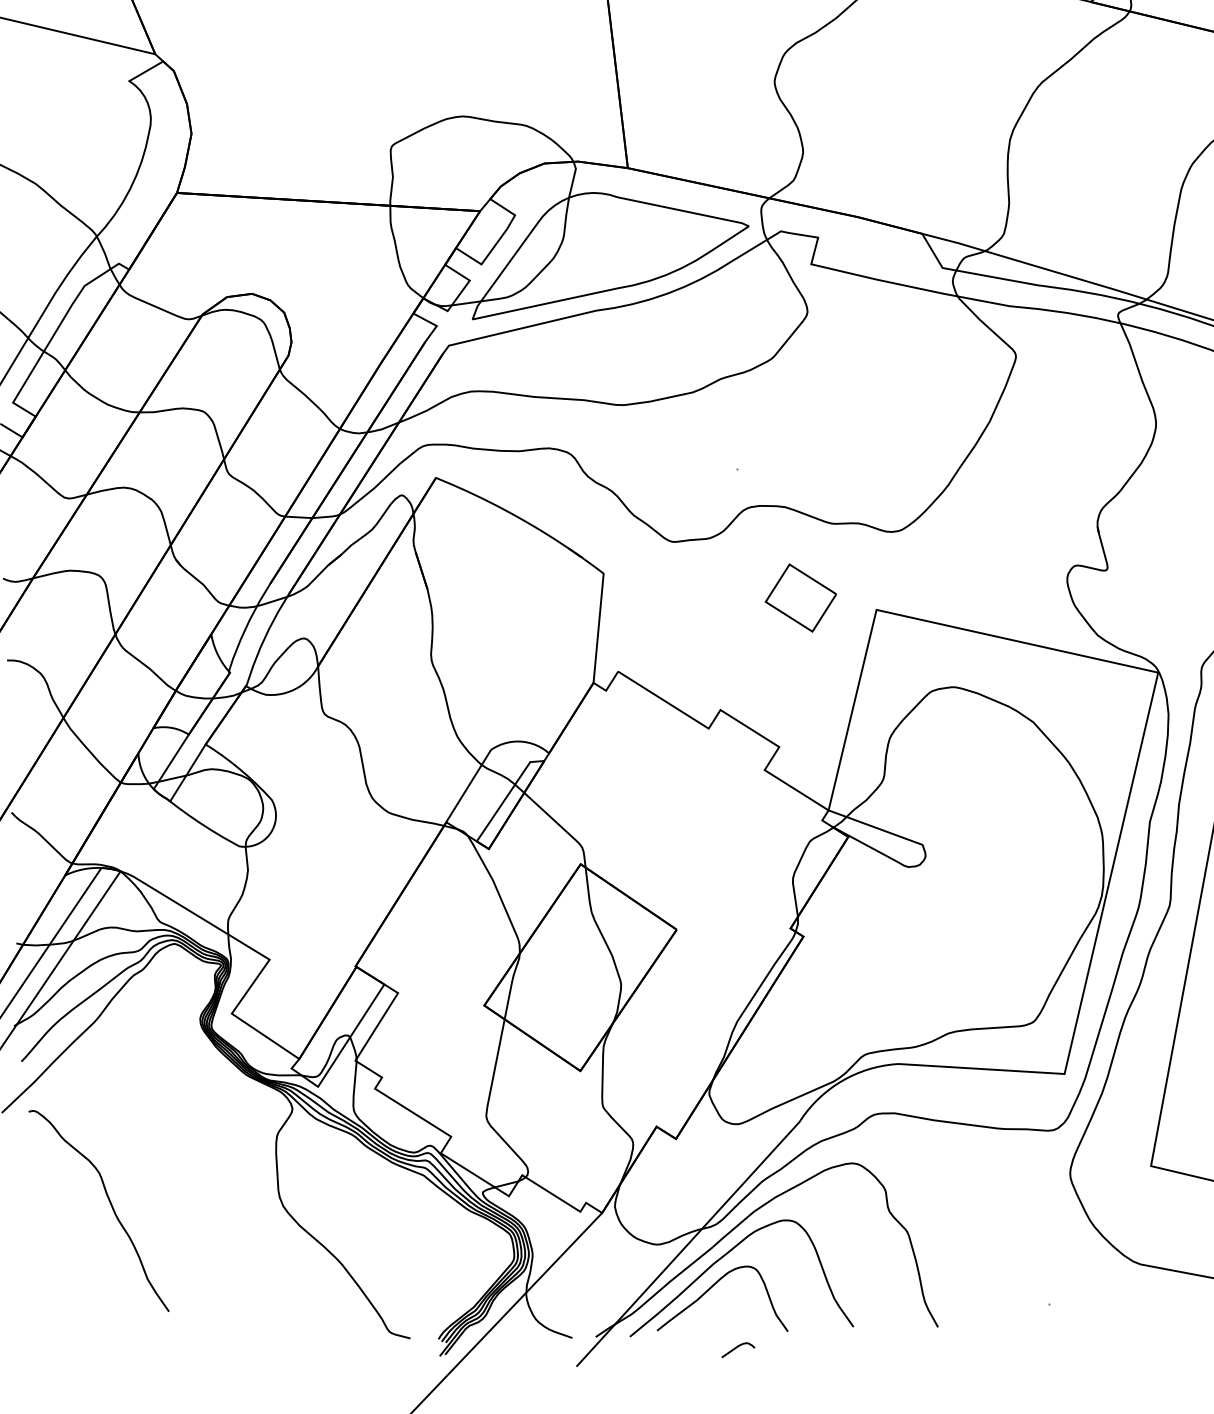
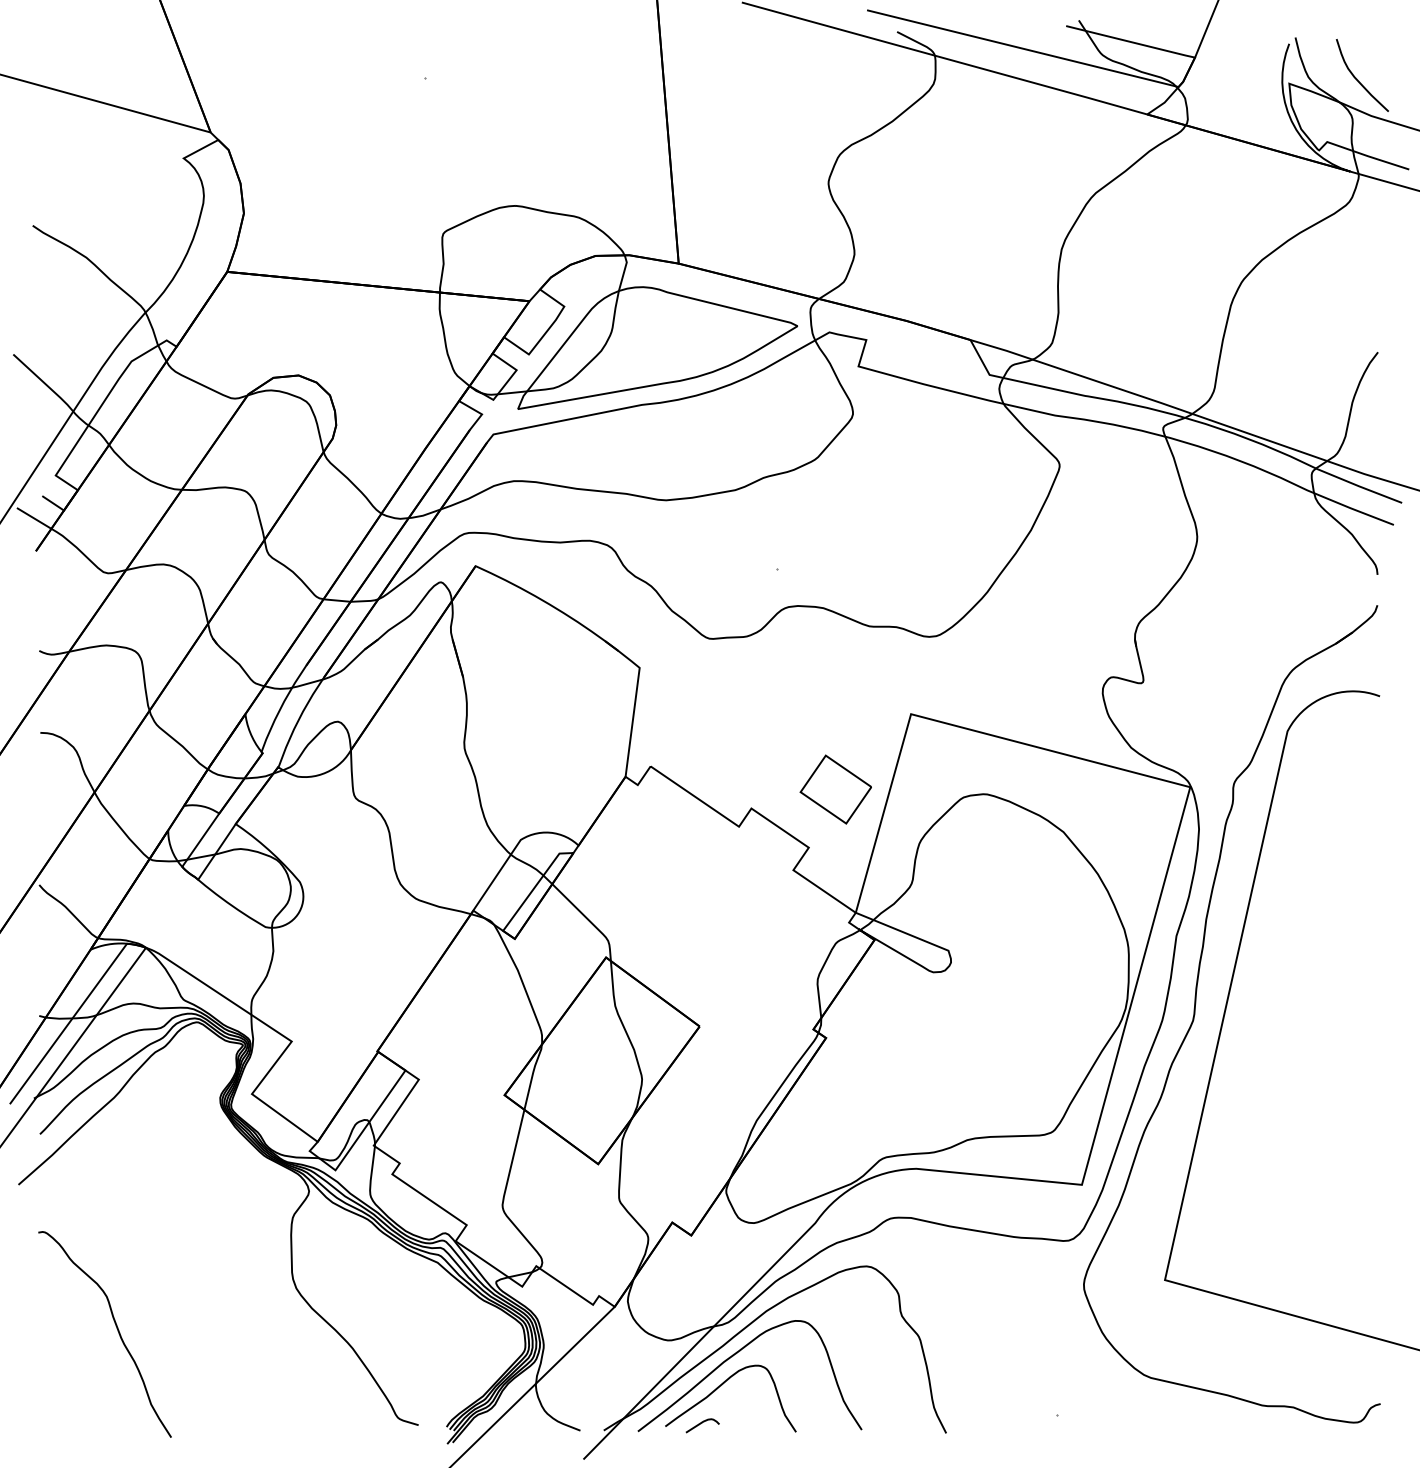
part: (800, 597) -> (835, 789), moved
curve: (111, 1207) -> (117, 1331), moved
curve: (737, 1347) -> (702, 1423), moved

